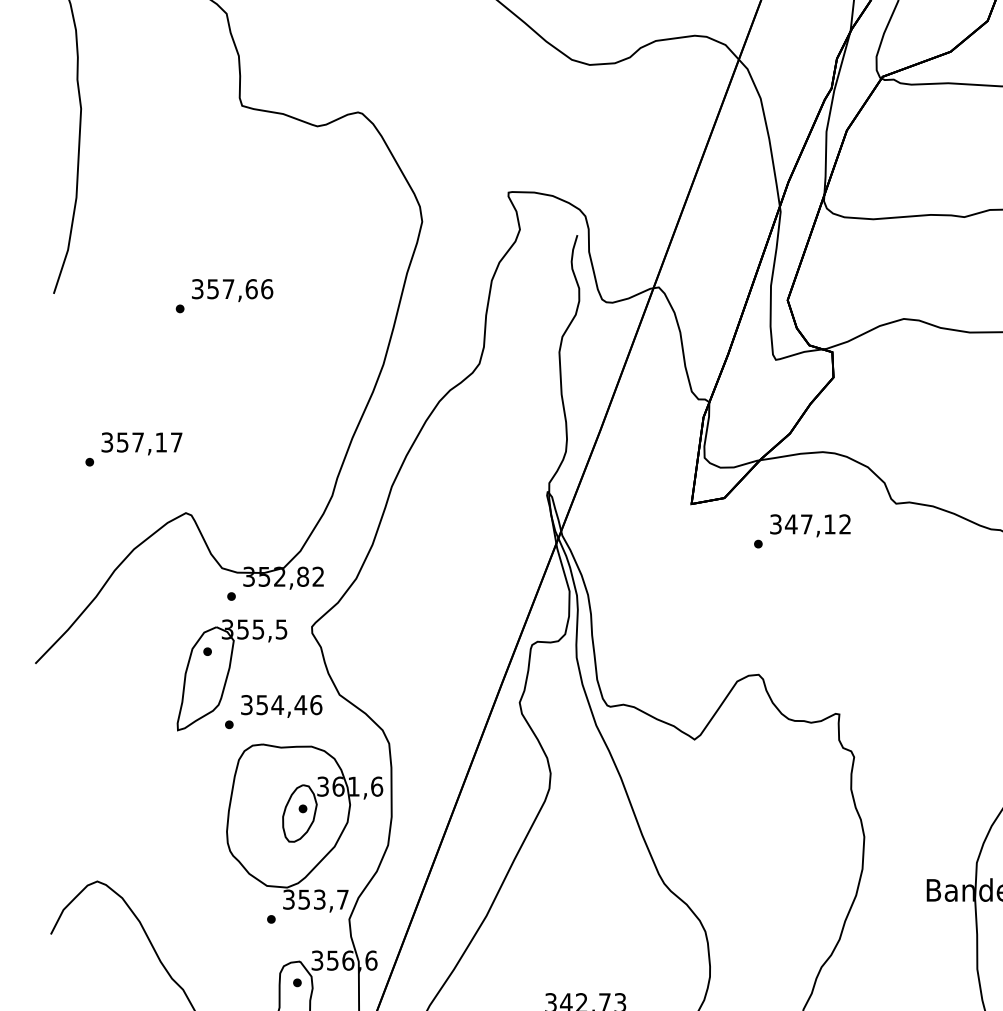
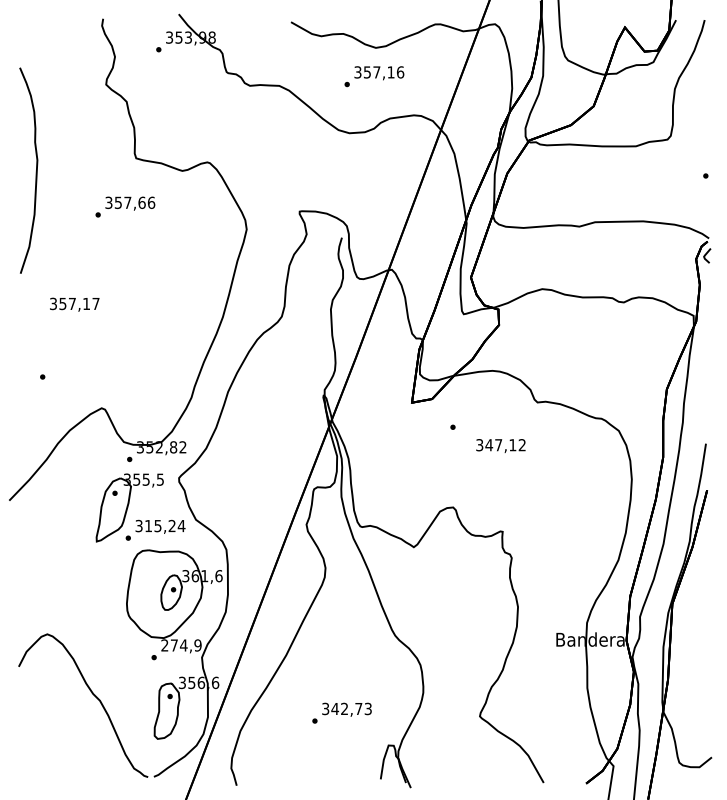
text: (224, 295) -> (125, 206), moved
text: (141, 443) -> (74, 304), moved
text: (809, 524) -> (500, 445), moved
text: (289, 704) -> (165, 525), 354,46 -> 315,24
text: (315, 899) -> (181, 645), 353,7 -> 274,9

